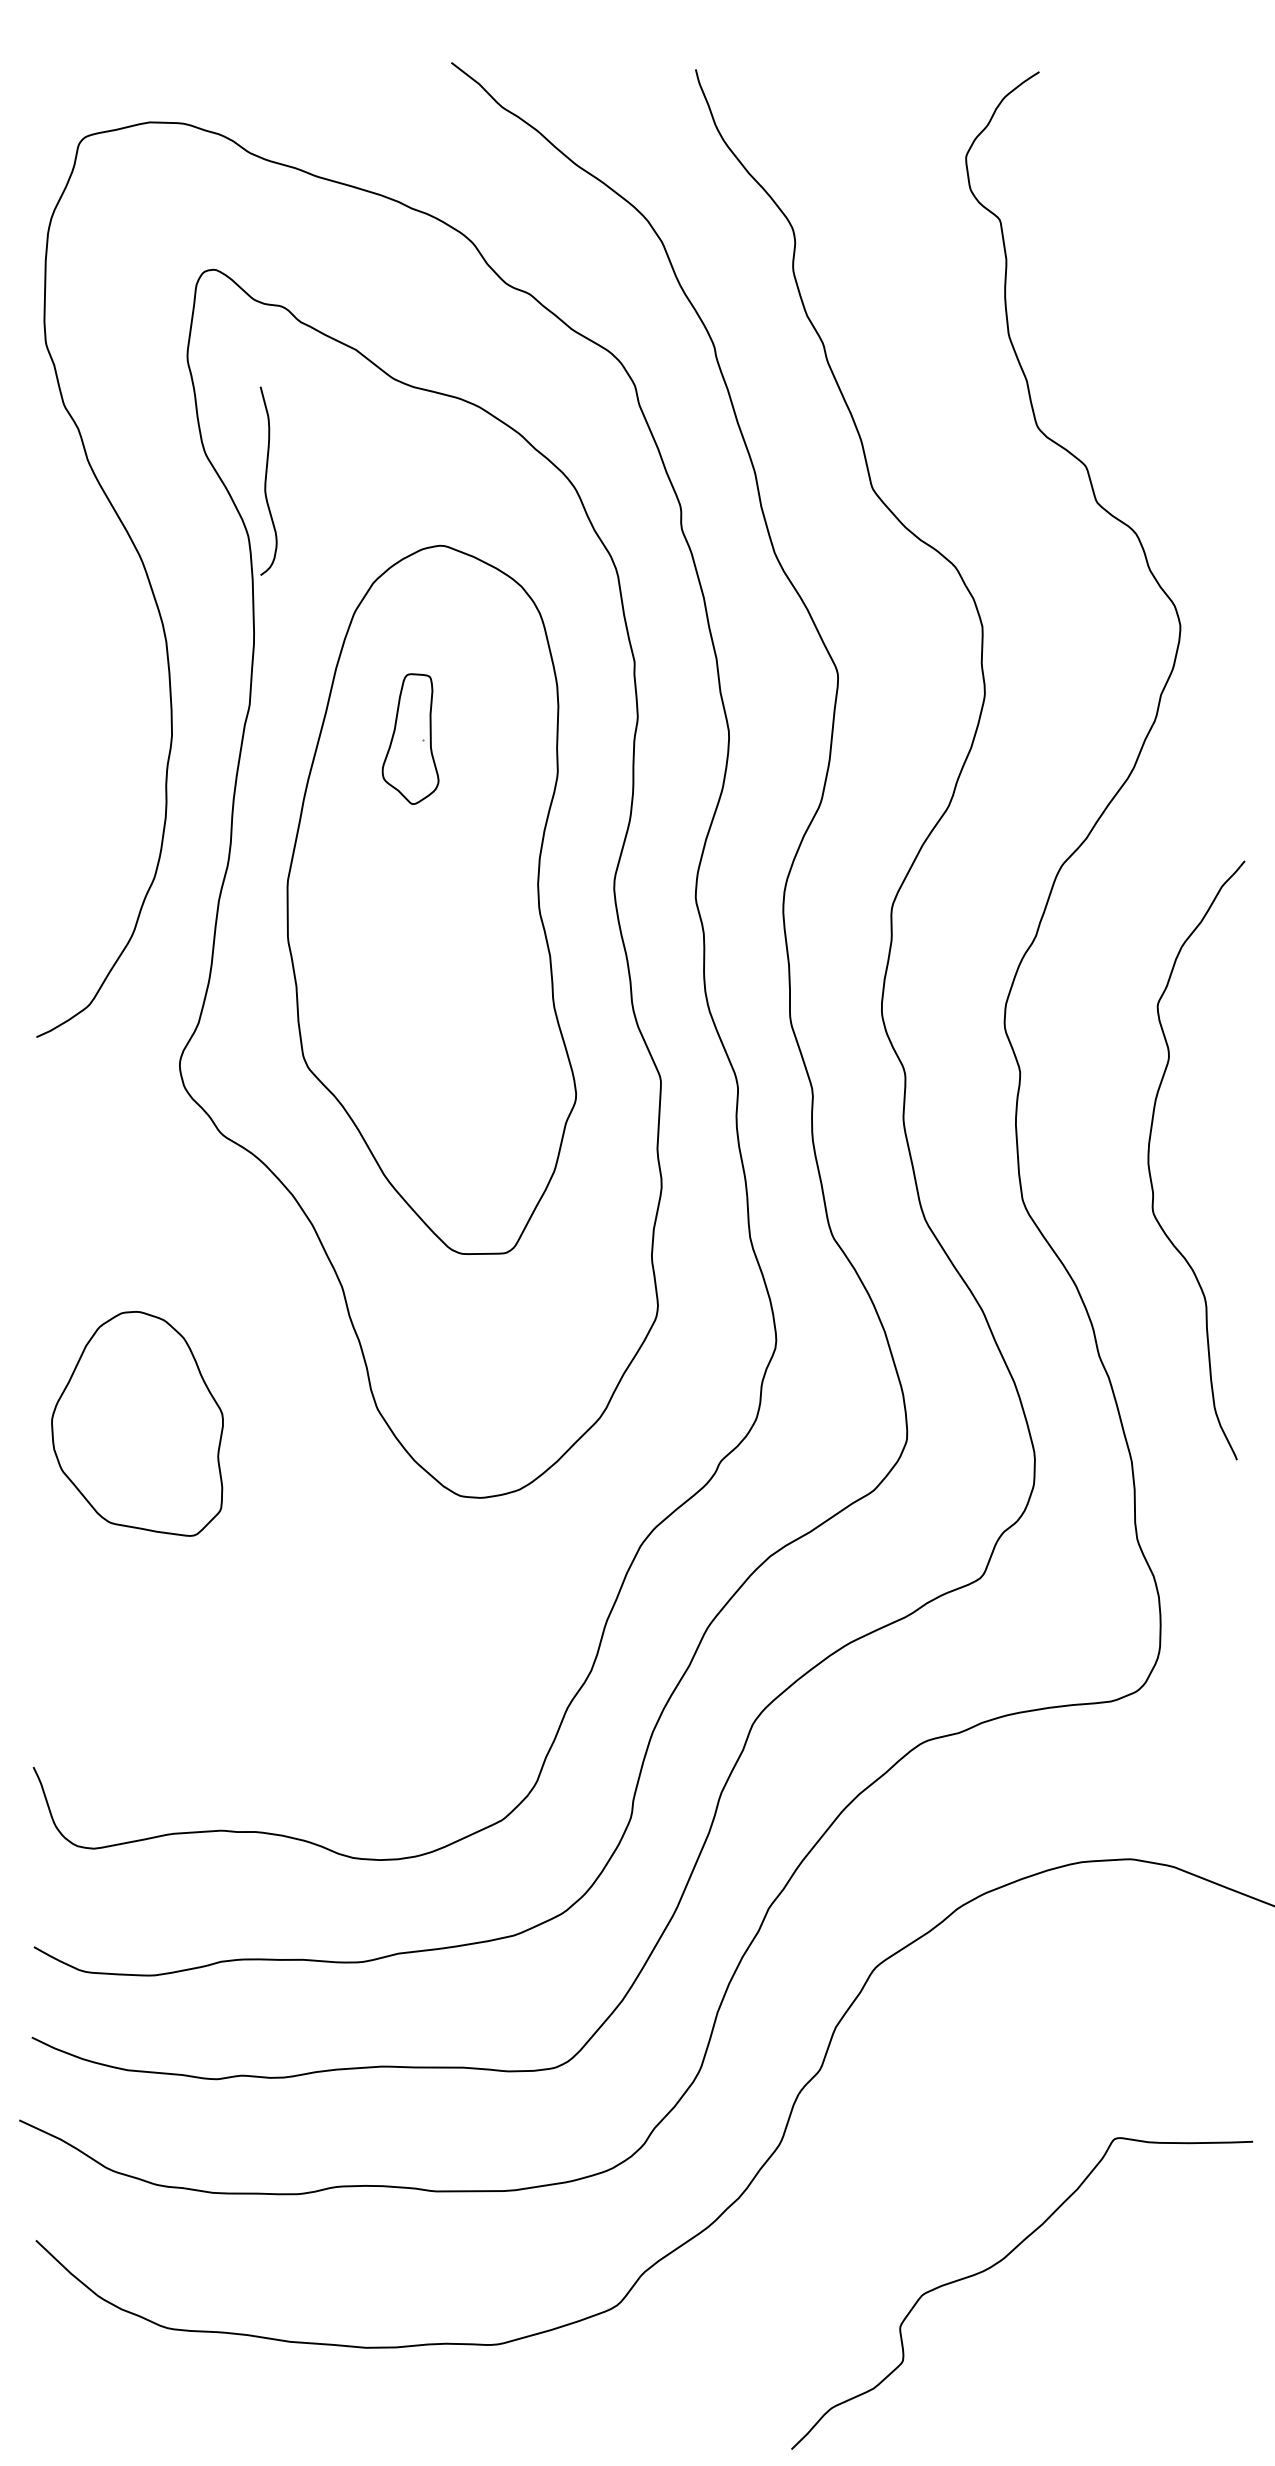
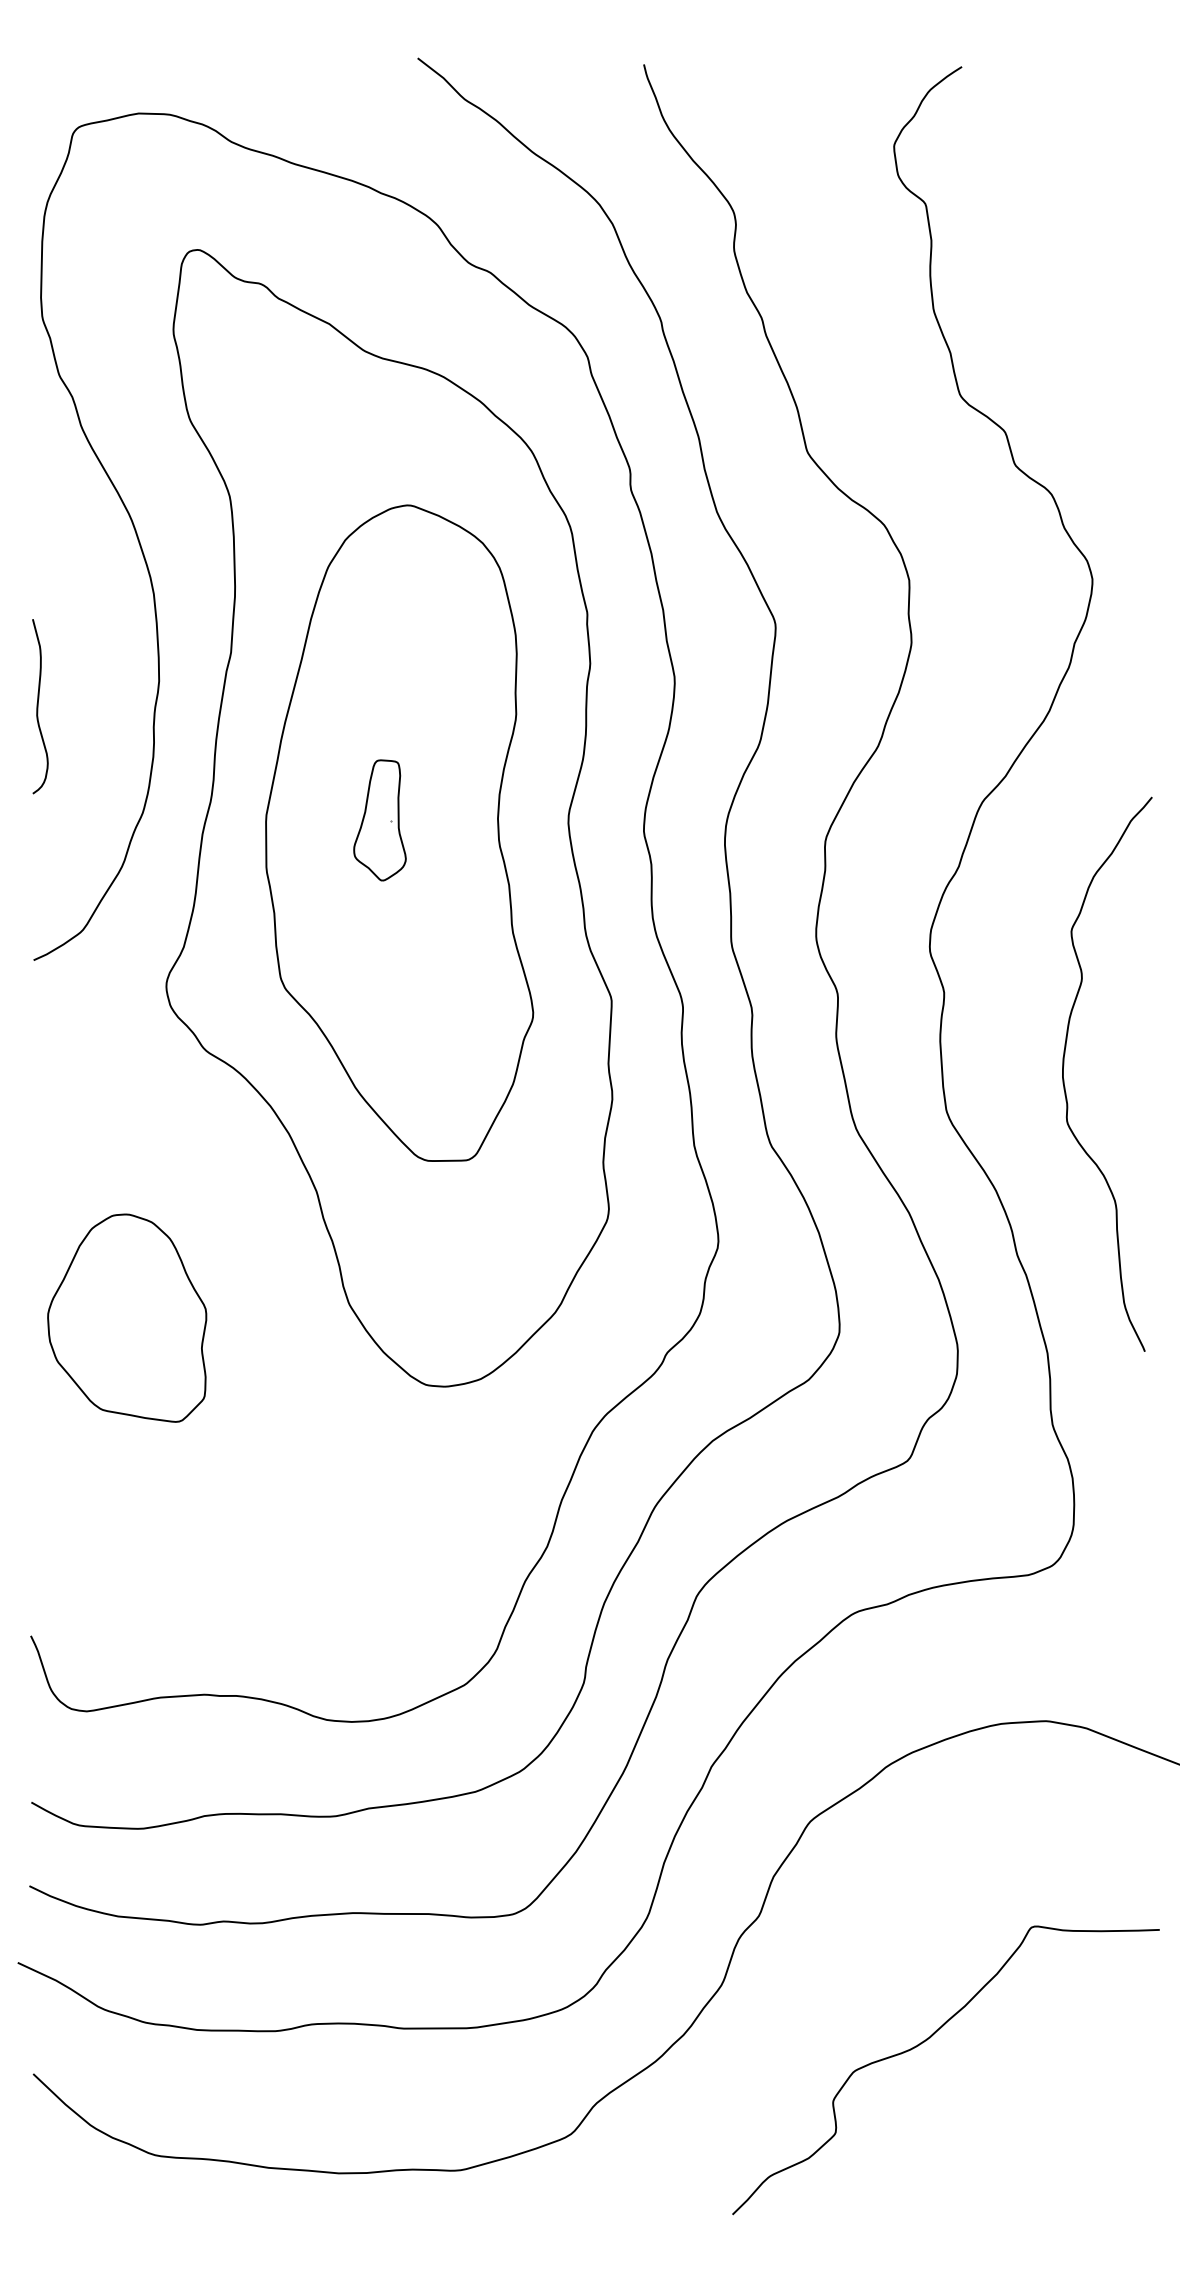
curve: (266, 480) -> (38, 706), moved
part: (410, 738) -> (379, 819), moved
curve: (1000, 2262) -> (925, 2041), moved

